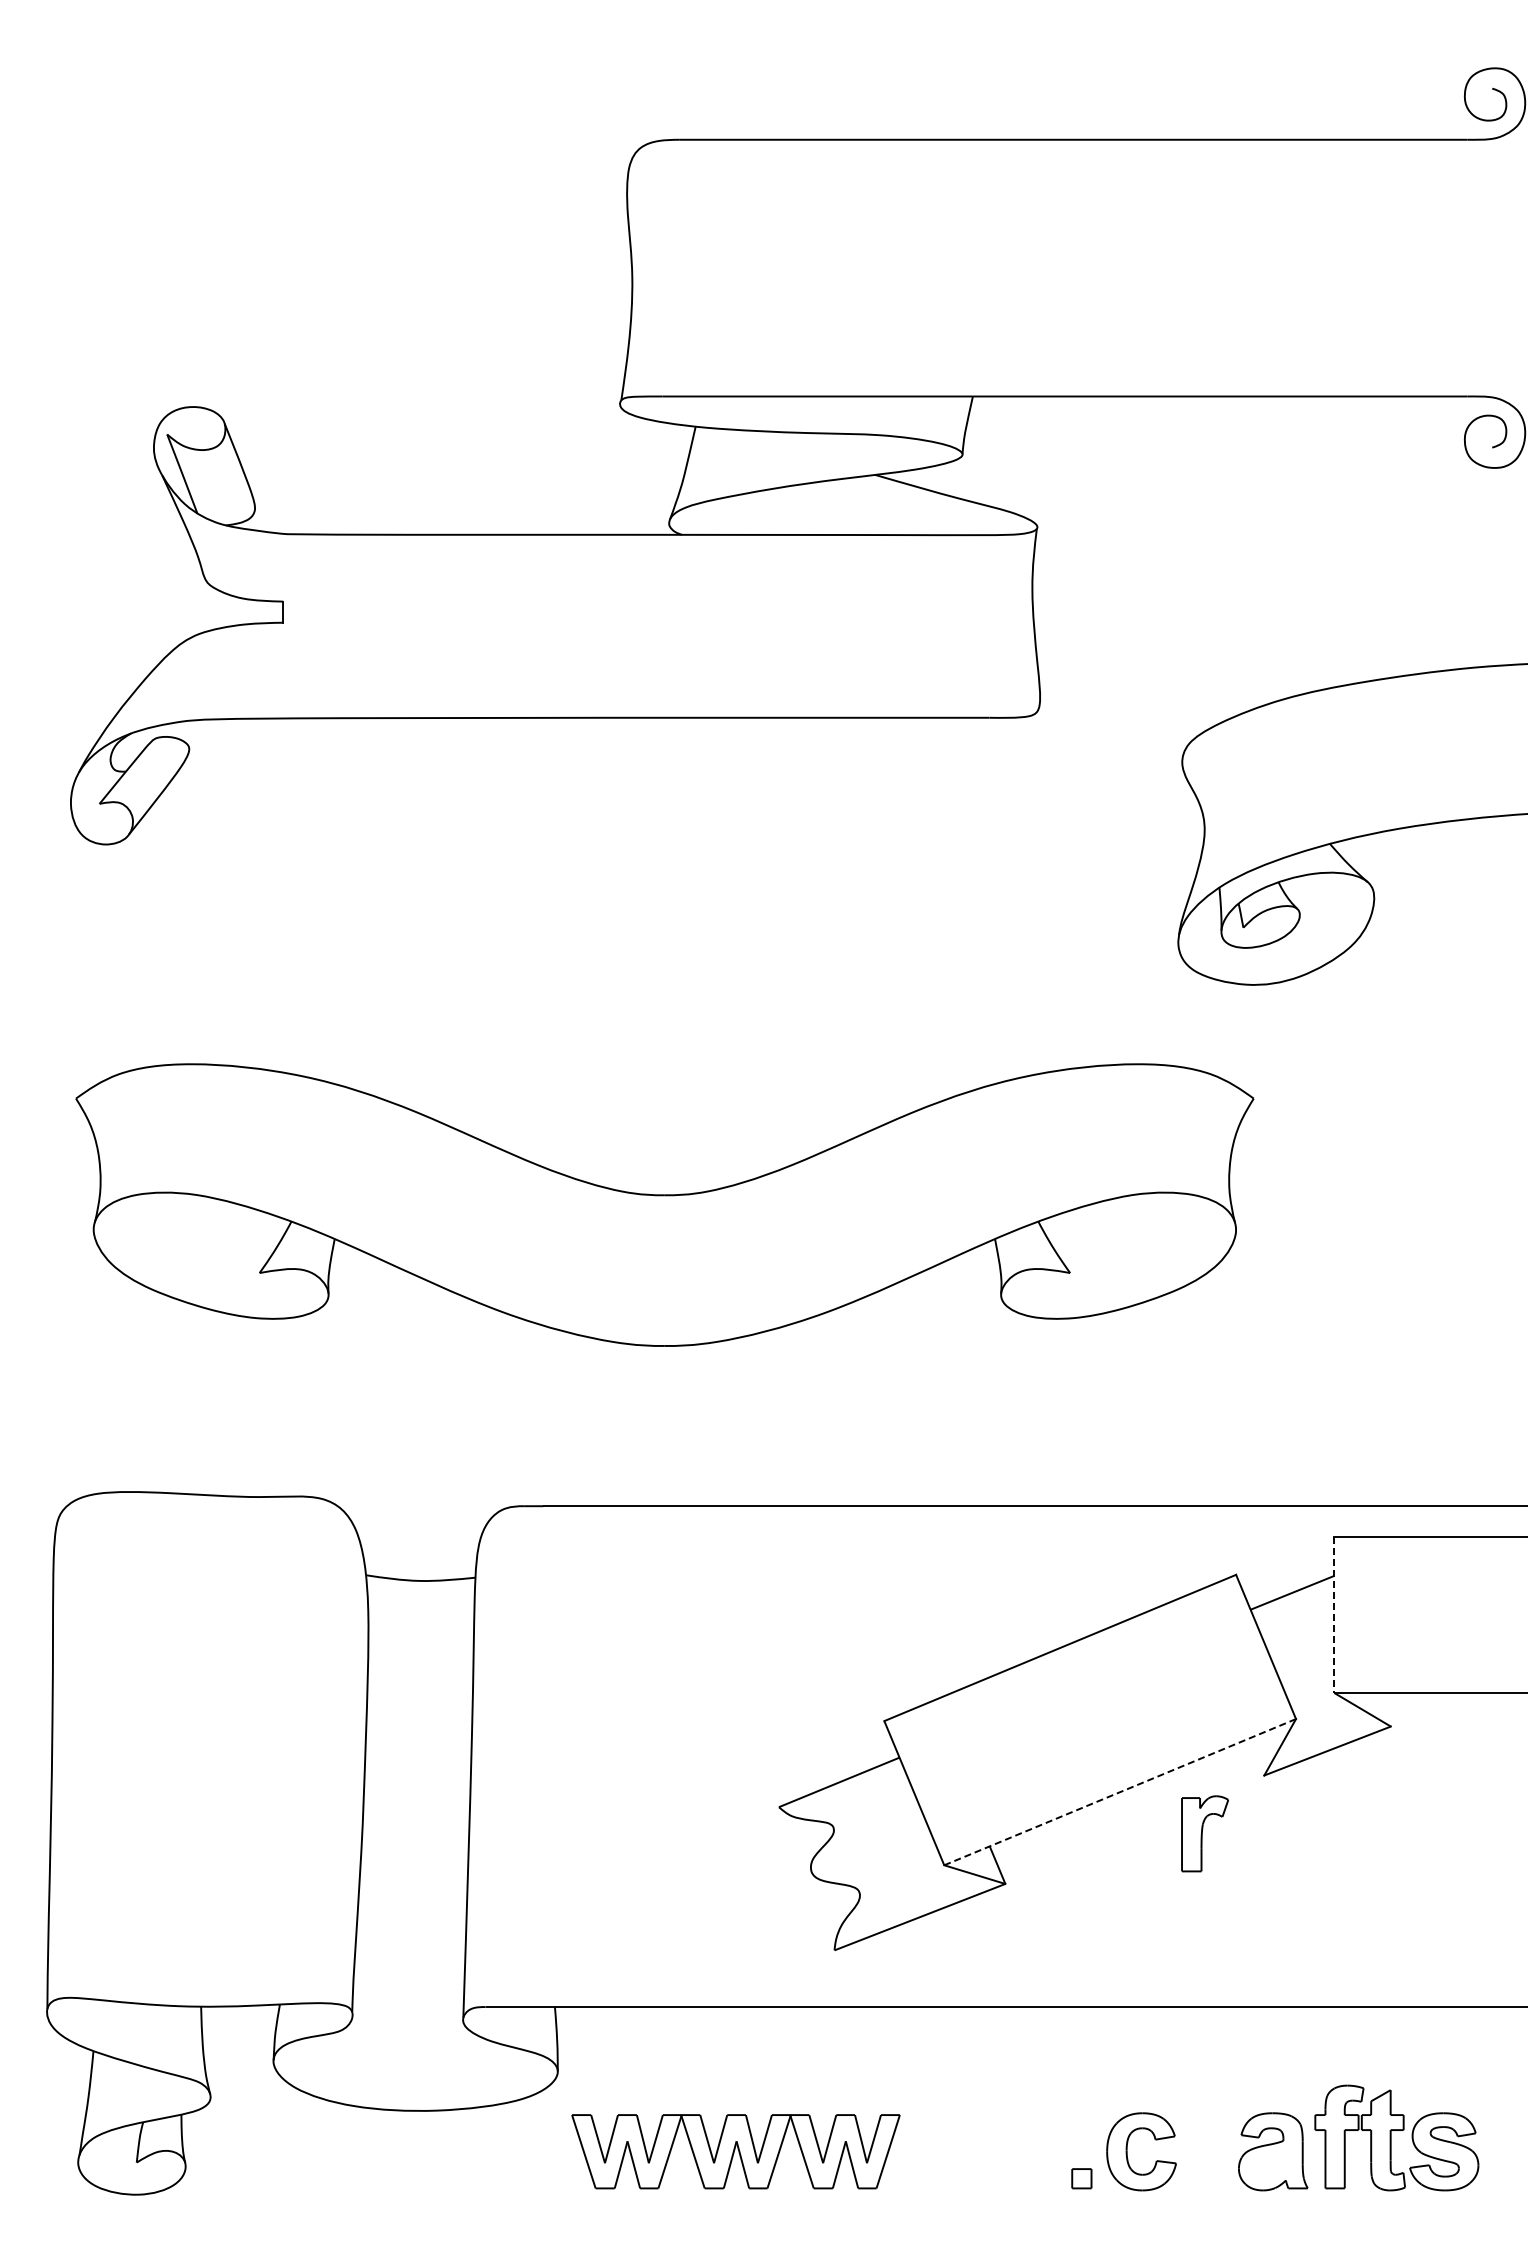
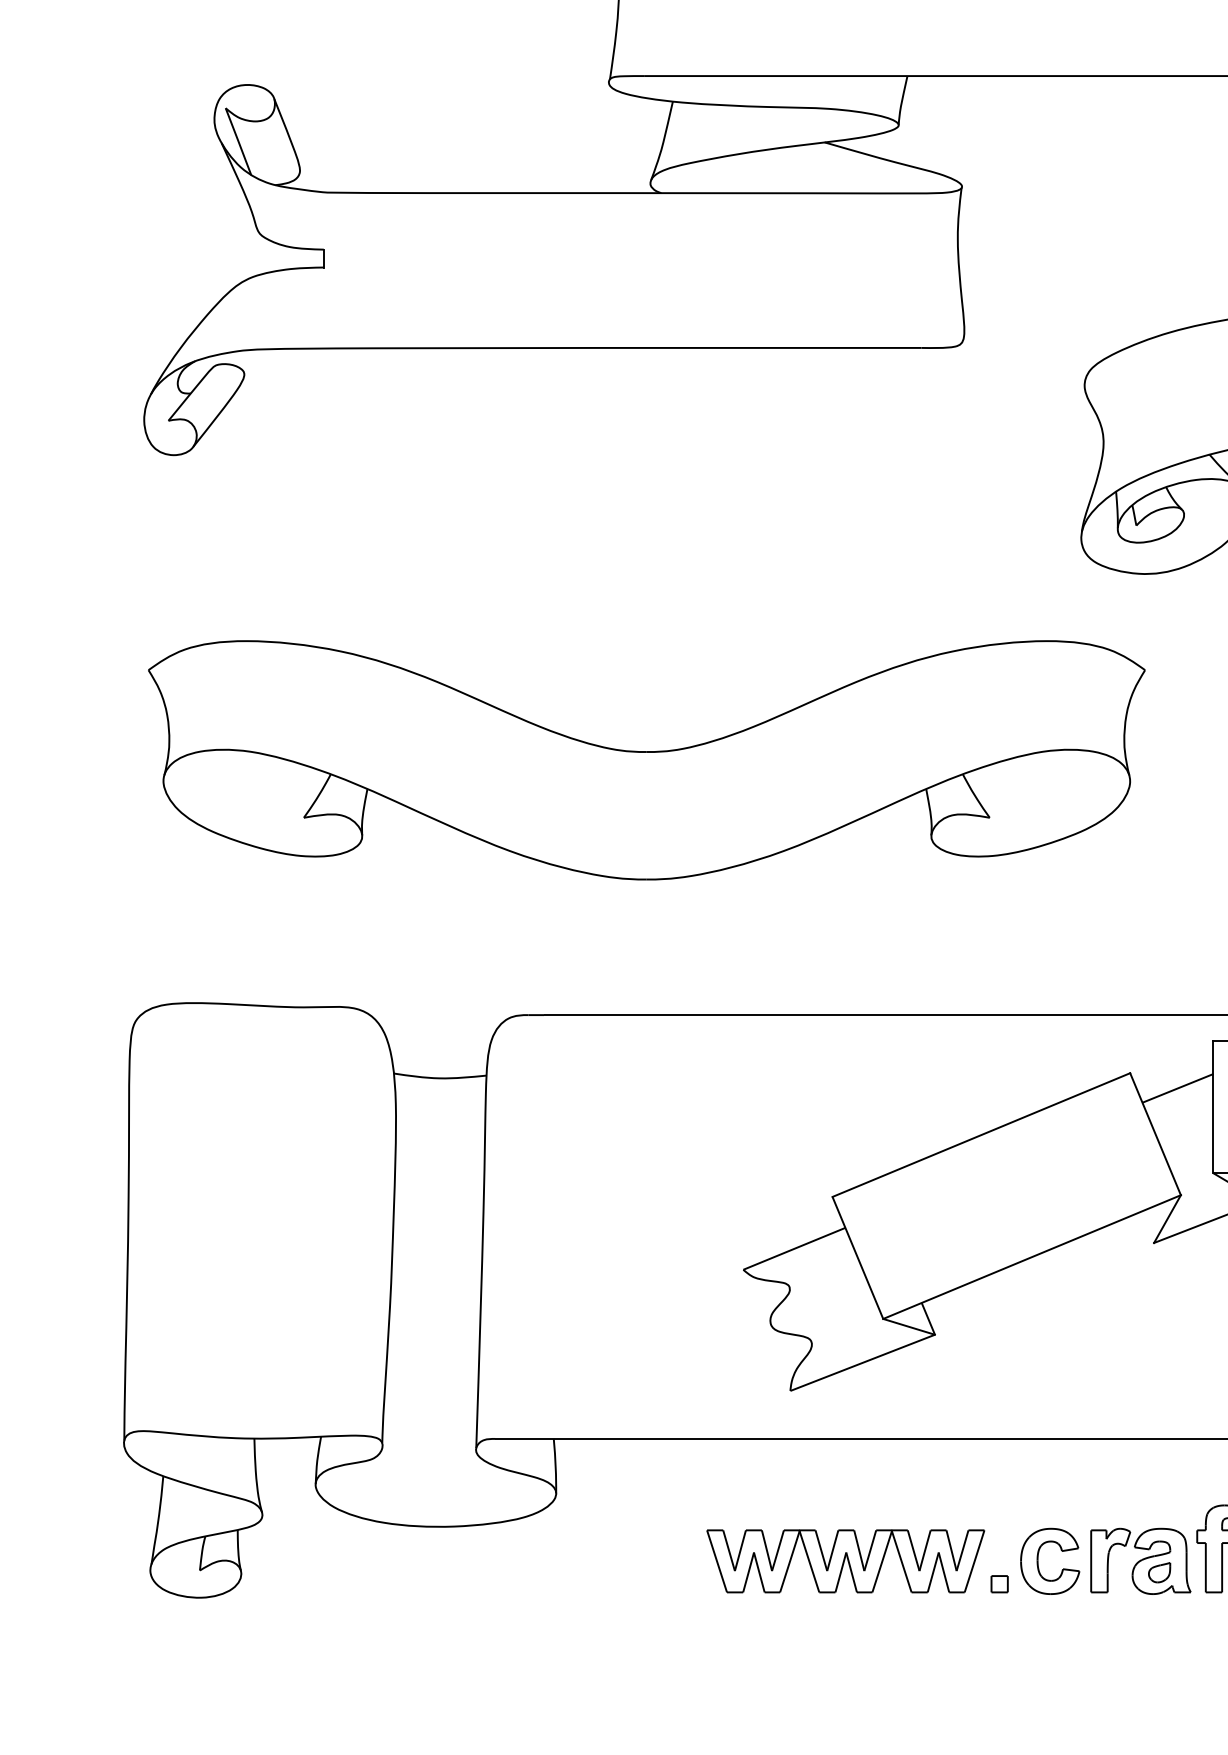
line: (1334, 1615) -> (1213, 1107), dashed -> solid
line: (1119, 1792) -> (1031, 1257), dashed -> solid
part: (1204, 1833) -> (1110, 1560), moved
part: (735, 2151) -> (845, 1561), moved
part: (1270, 2164) -> (1159, 1572), added

